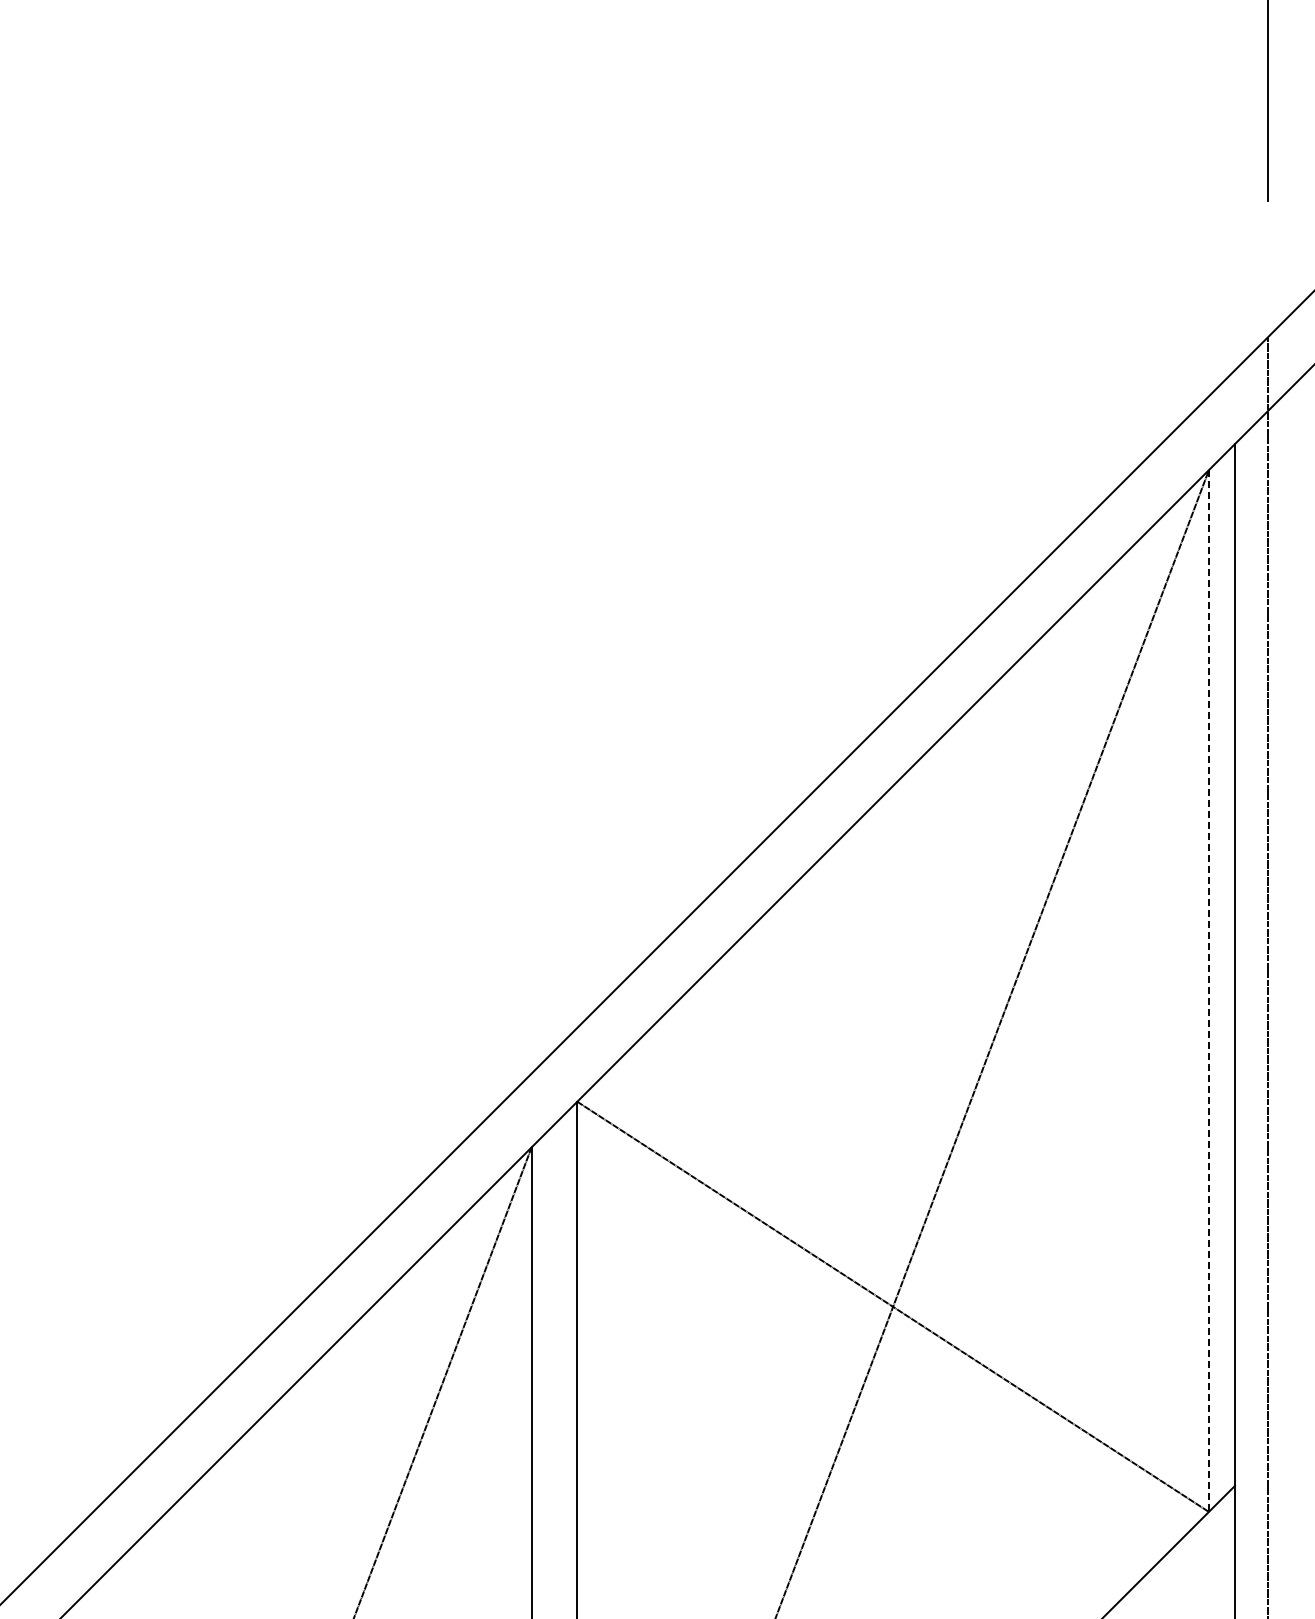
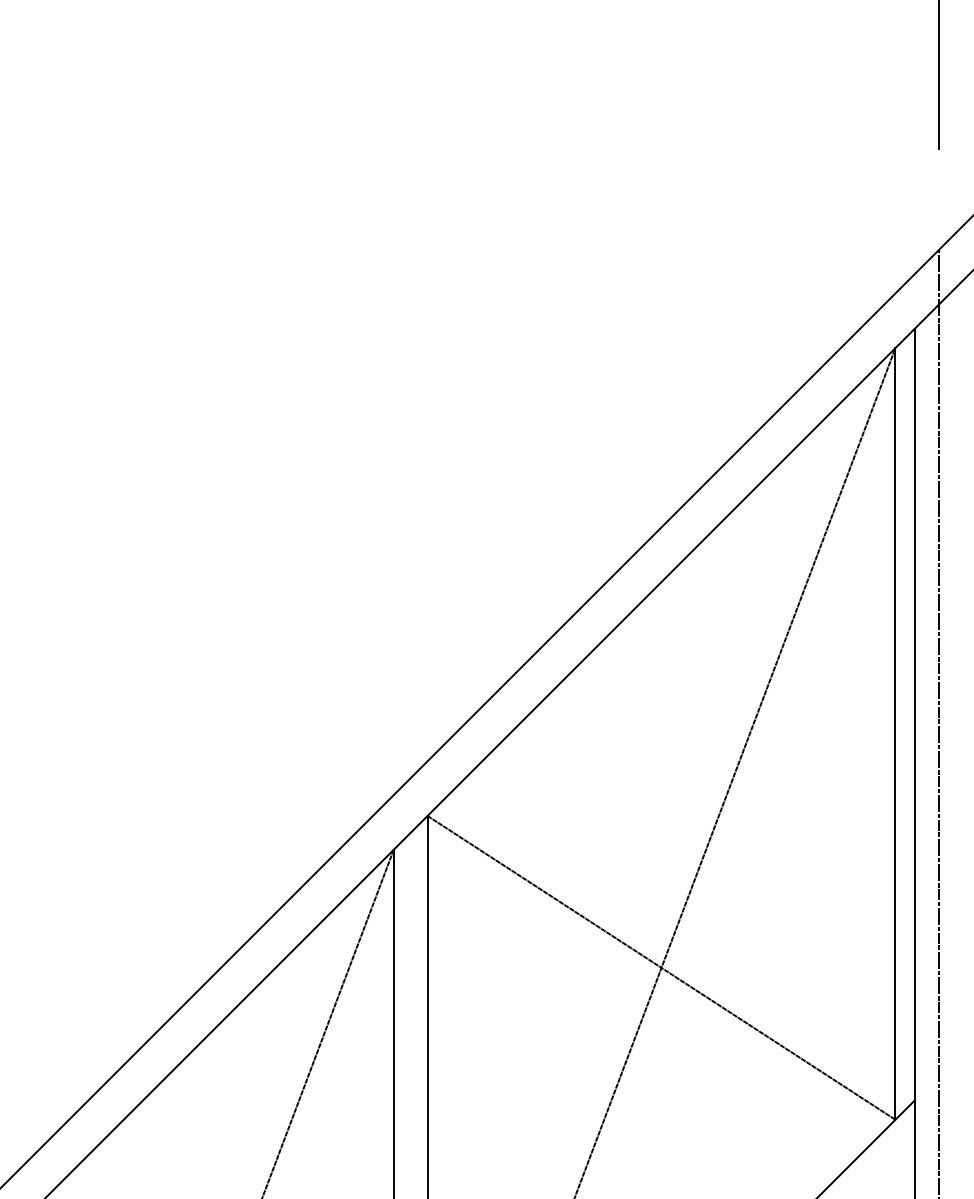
line: (1208, 991) -> (895, 734), dashed -> solid

